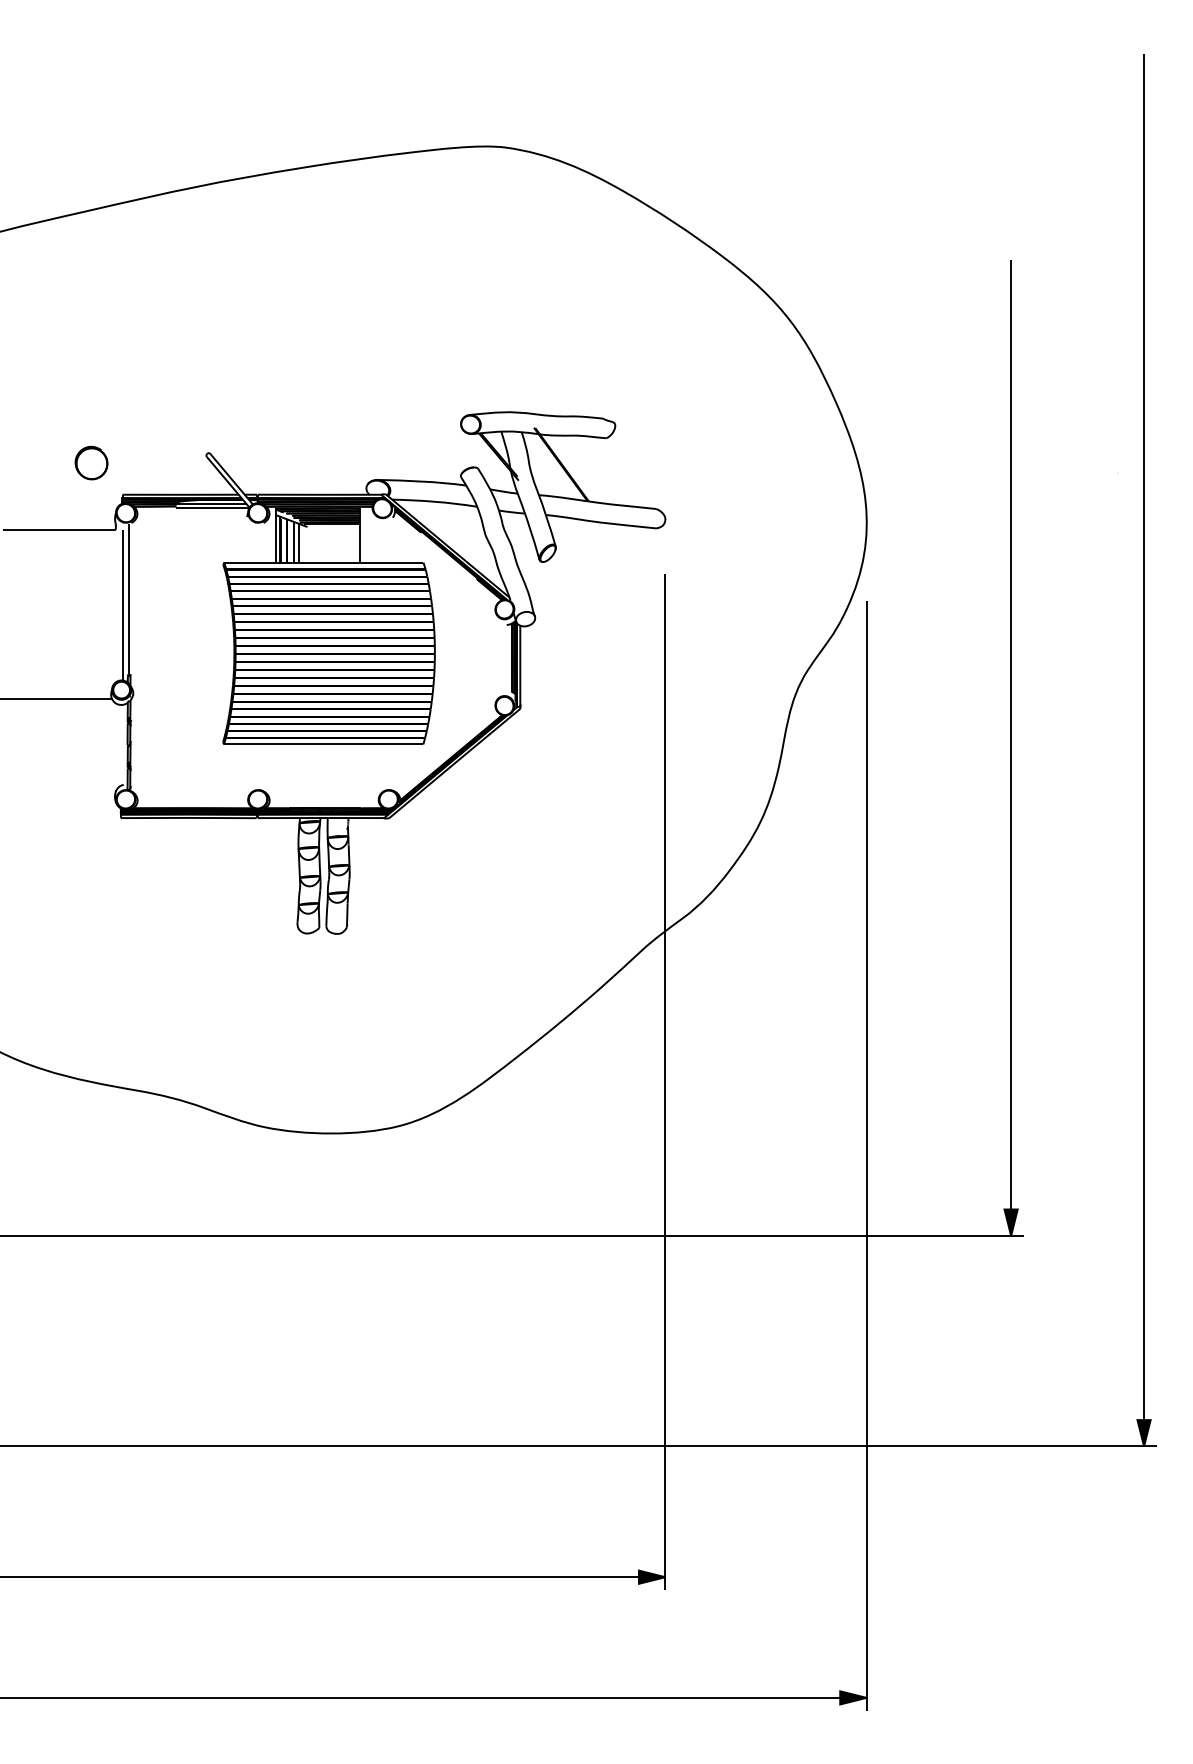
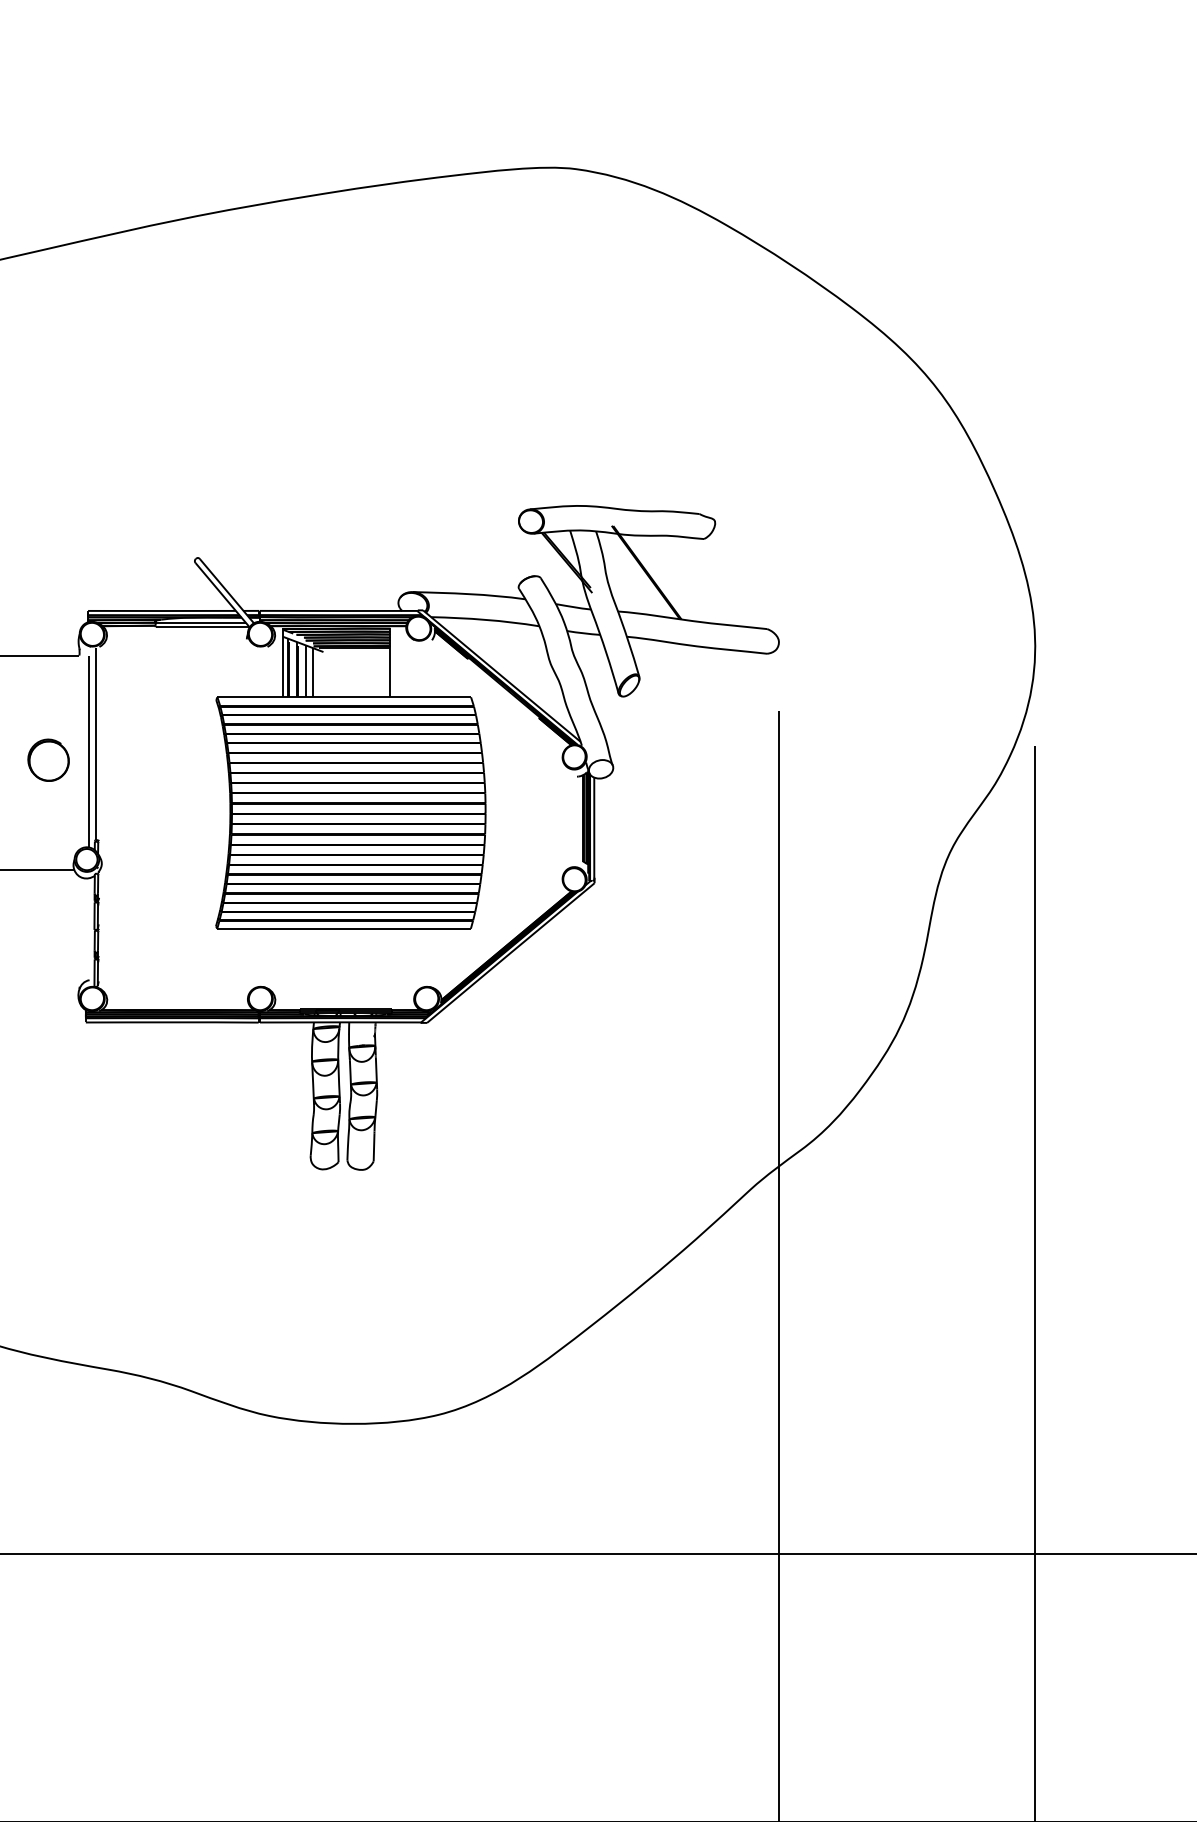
part: (91, 462) -> (48, 759), moved

